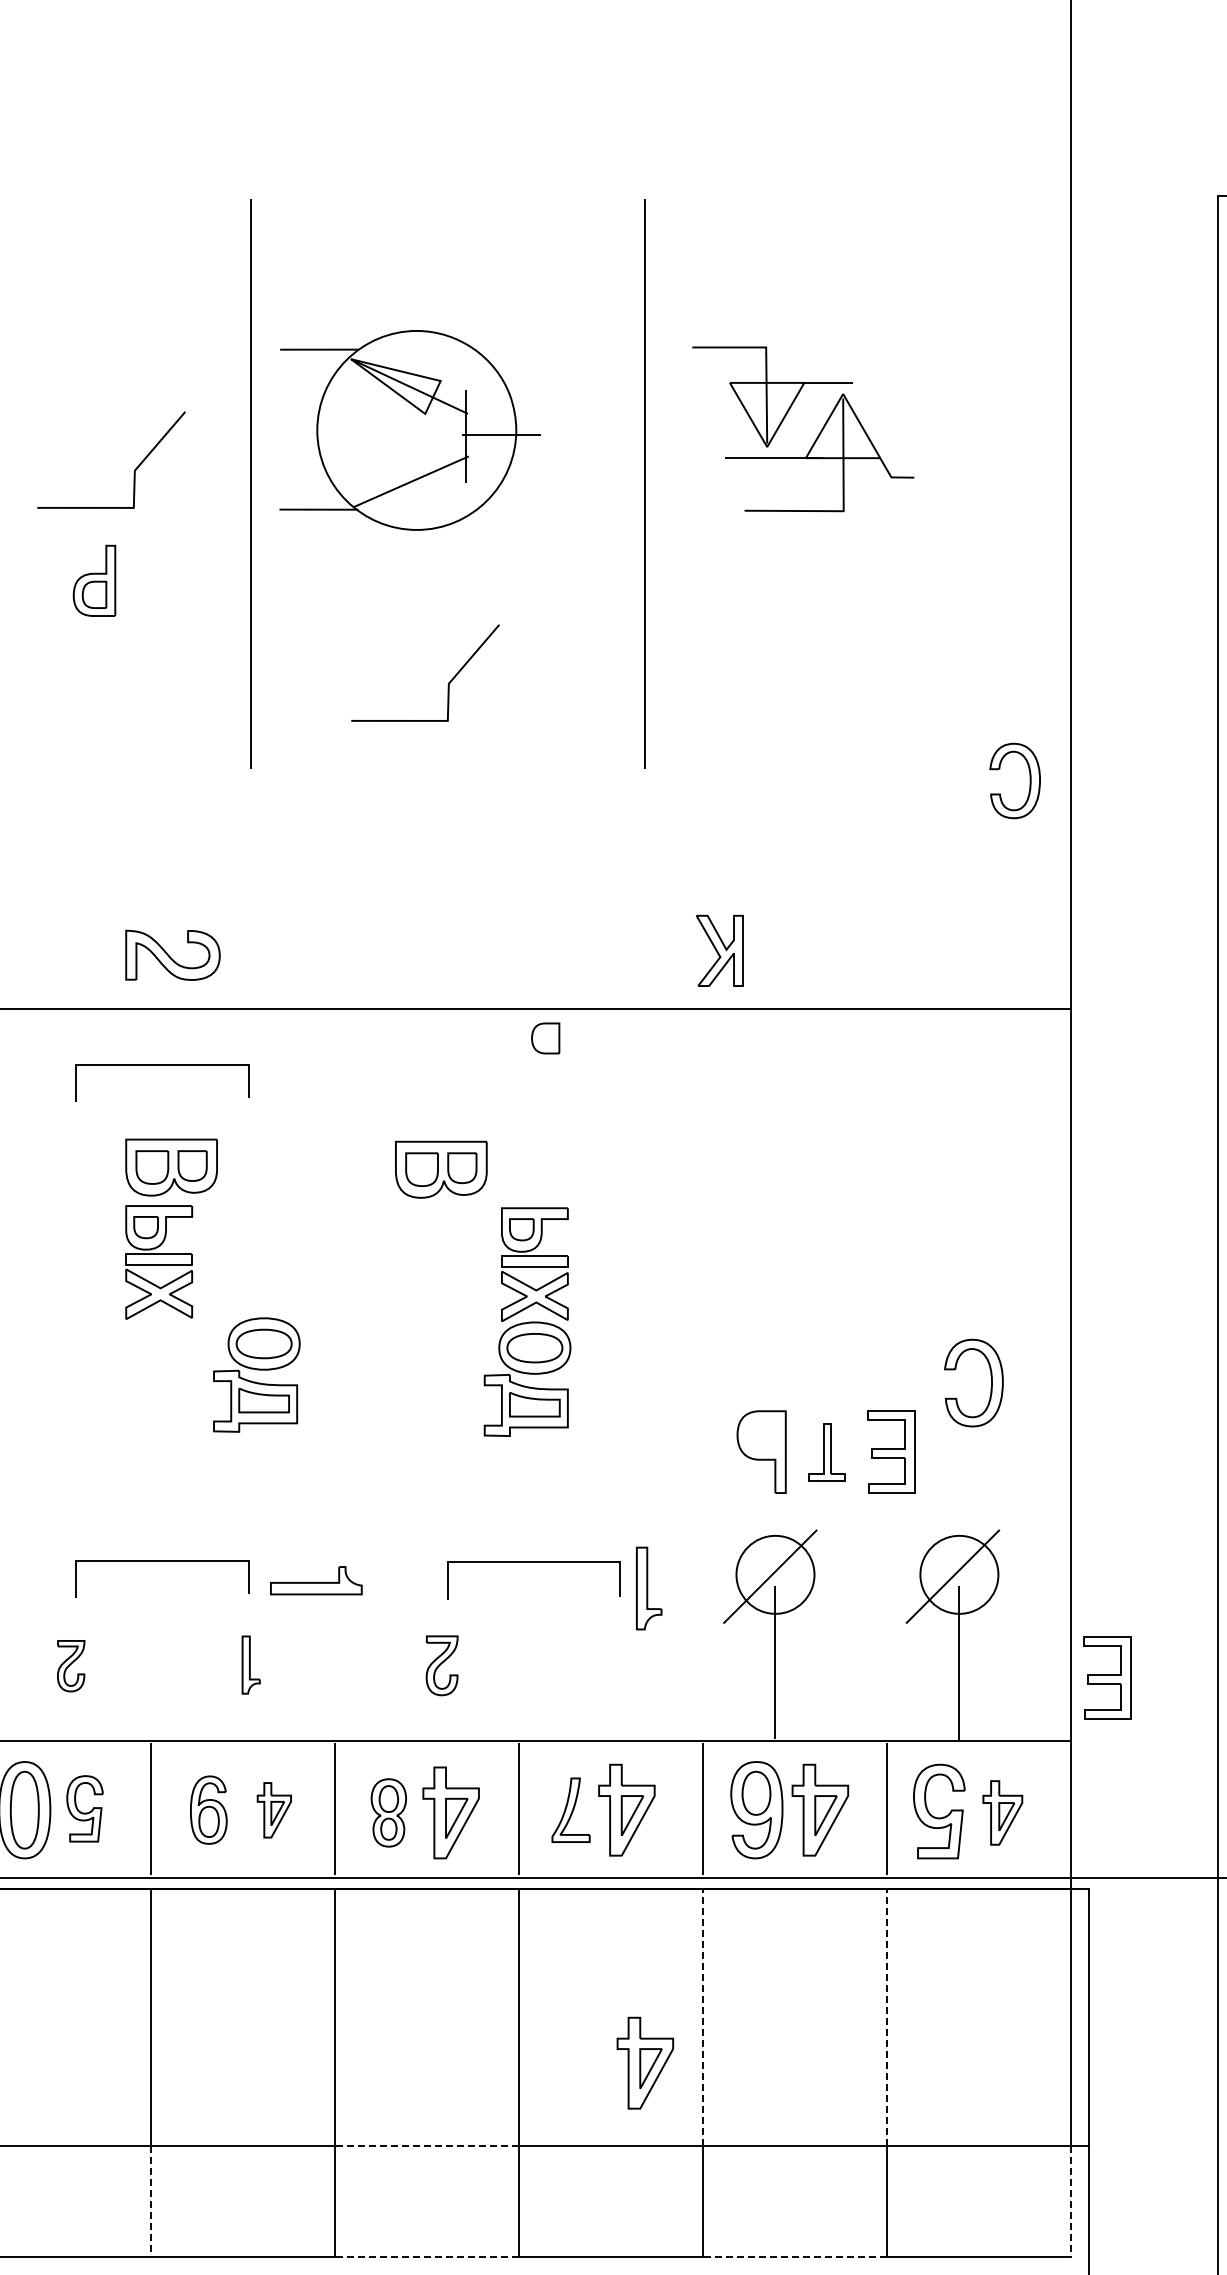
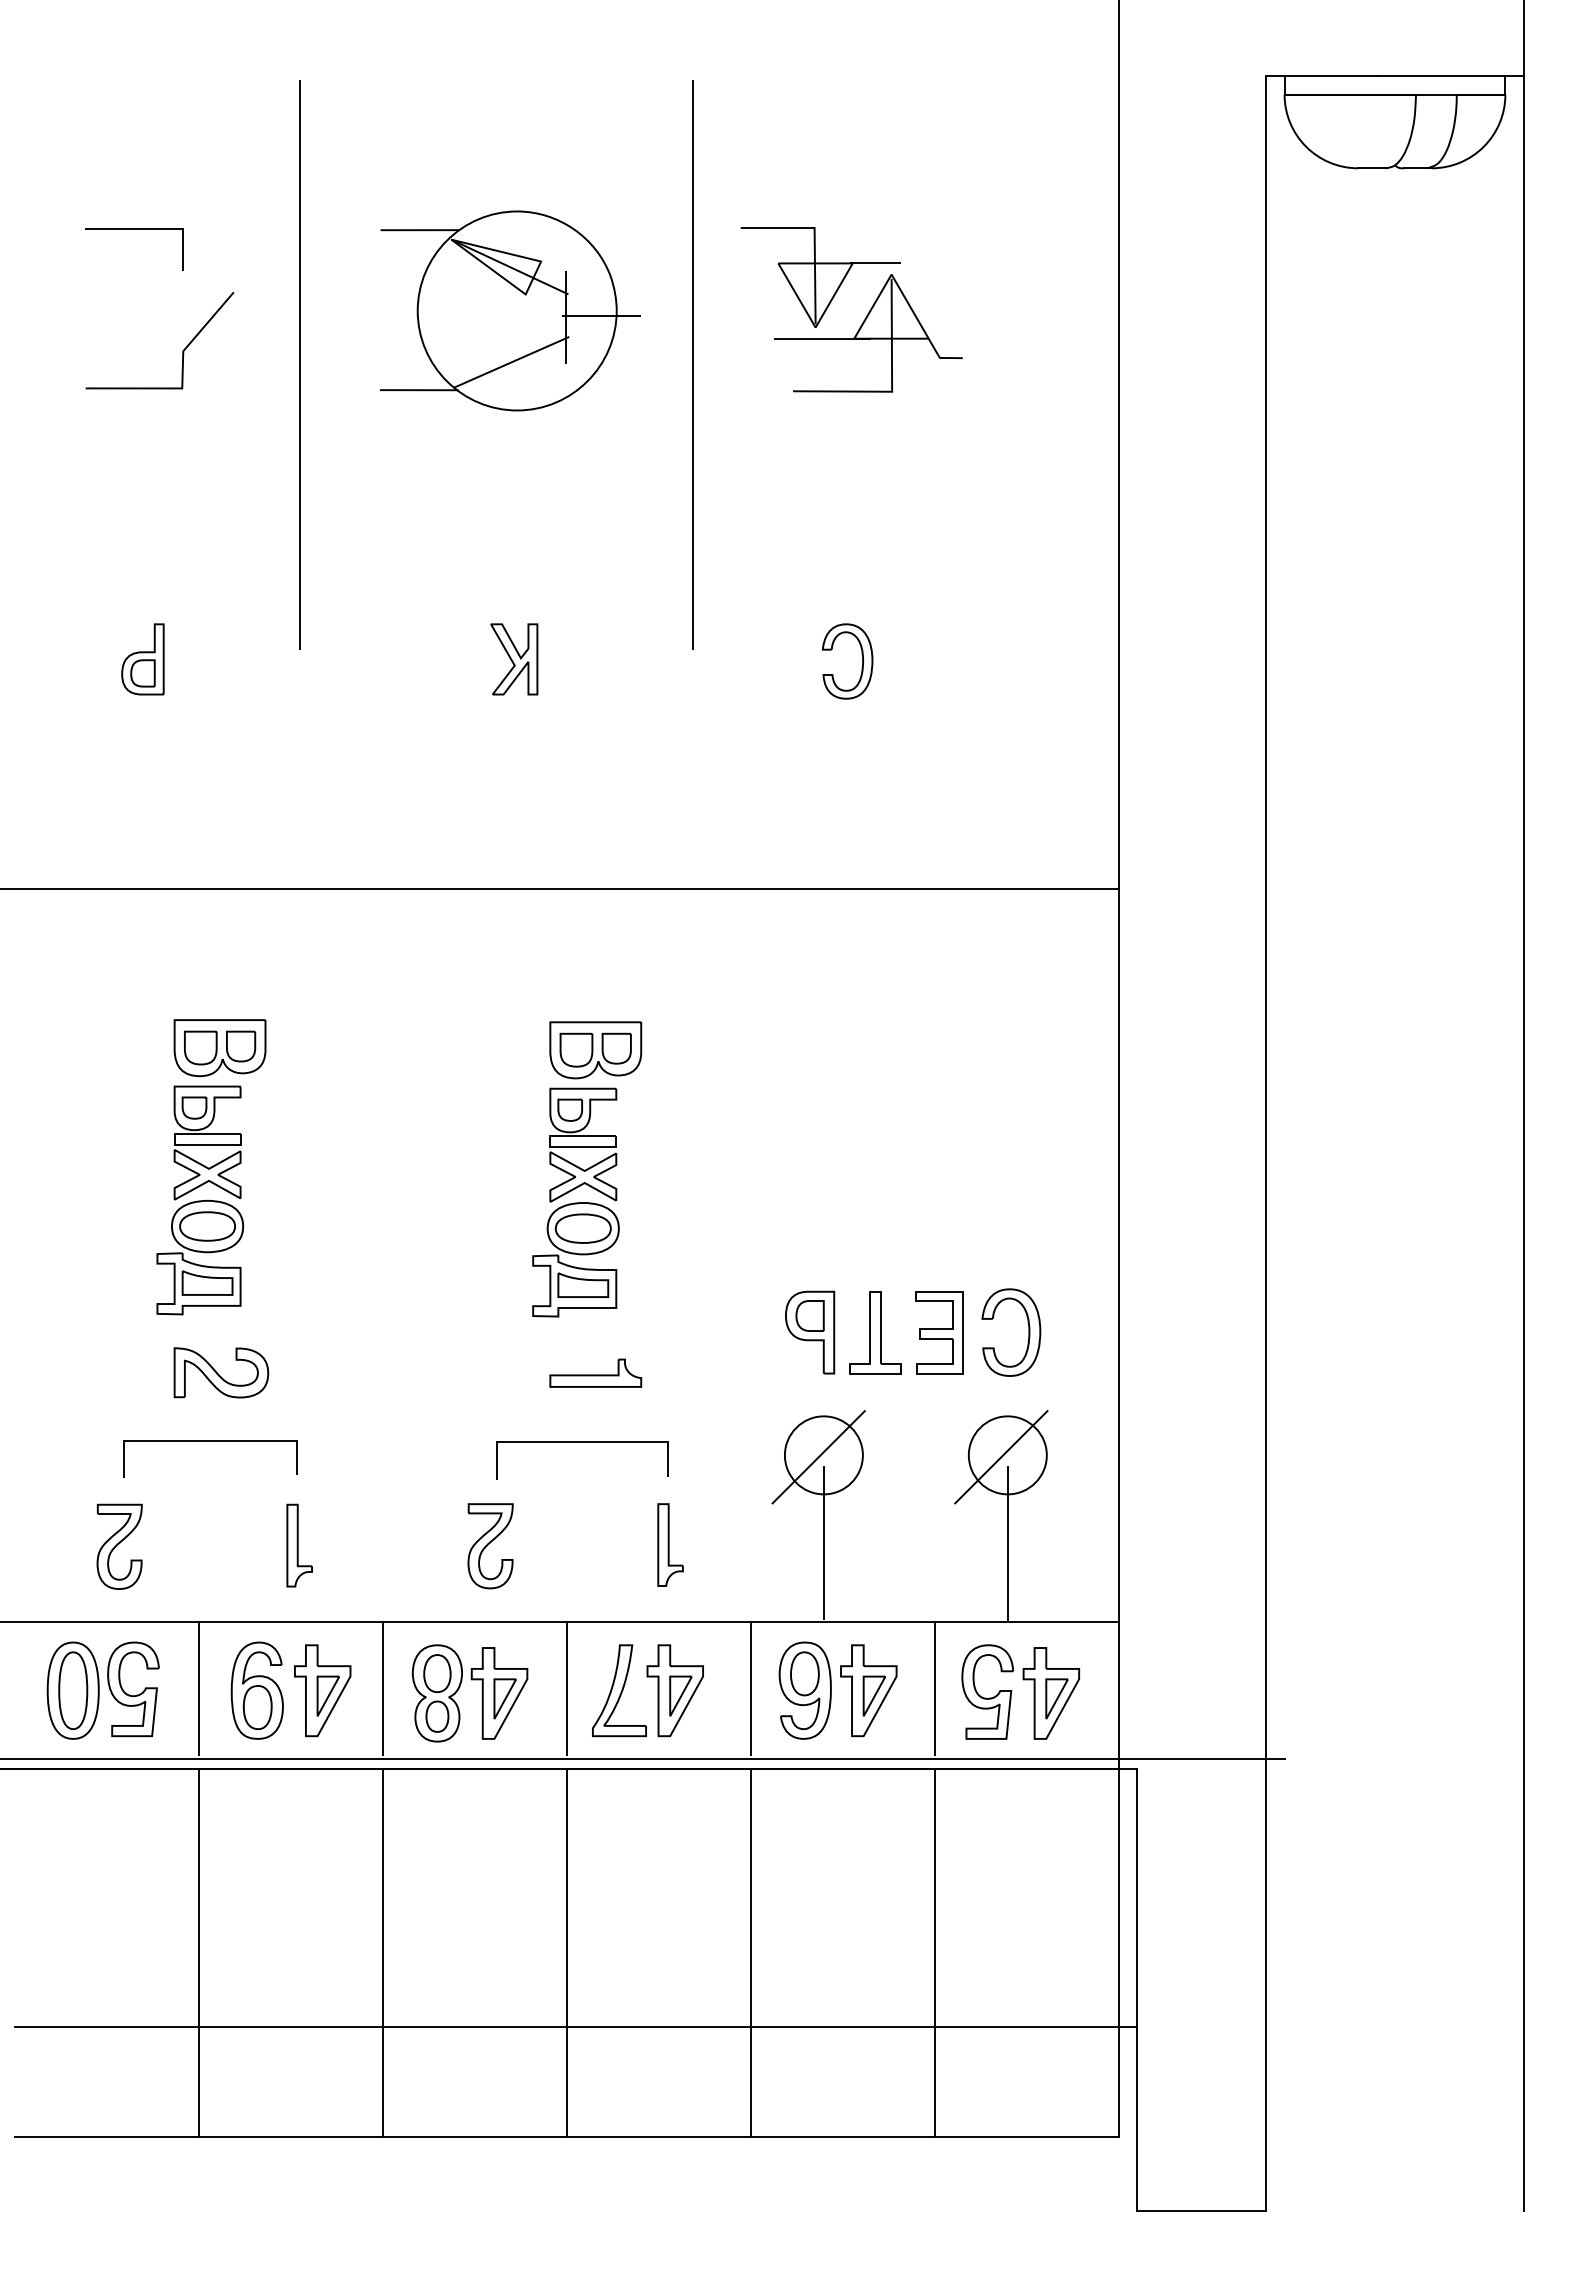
curve: (86, 348) -> (134, 229), added
part: (410, 429) -> (510, 310), moved
part: (94, 580) -> (142, 659), moved
curve: (448, 682) -> (496, 563), removed
part: (1030, 780) -> (862, 661), moved
part: (720, 950) -> (514, 659), moved
part: (173, 954) -> (221, 1372), moved
part: (545, 1037) -> (809, 1315), moved
curve: (162, 1064) -> (210, 945), removed
part: (441, 1169) -> (595, 1050), moved
part: (256, 1374) -> (199, 1257), moved
part: (991, 1382) -> (1028, 1332), moved
part: (827, 1451) -> (875, 1332), size x1.43
part: (316, 1579) -> (595, 1372), moved
part: (649, 1587) -> (670, 1544), moved
part: (251, 1664) -> (299, 1545), size x1.43
part: (71, 1665) -> (119, 1546), size x1.67
part: (442, 1665) -> (490, 1546), size x1.43
part: (1107, 1677) -> (1155, 1558), removed
part: (85, 1808) -> (133, 1689), size x1.43
part: (208, 1809) -> (256, 1690), size x1.43
part: (274, 1809) -> (322, 1690), size x1.67
part: (571, 1809) -> (619, 1690), size x1.43
part: (388, 1812) -> (436, 1693), size x1.43
part: (1002, 1812) -> (1050, 1693), size x1.43
line: (703, 2016) -> (751, 1897), dashed -> solid
line: (887, 2016) -> (935, 1897), dashed -> solid
part: (645, 2062) -> (693, 1943), removed
line: (427, 2145) -> (475, 2026), dashed -> solid
line: (151, 2201) -> (199, 2082), dashed -> solid
line: (1070, 2201) -> (1118, 2082), dashed -> solid
line: (427, 2256) -> (475, 2137), dashed -> solid
line: (795, 2256) -> (843, 2137), dashed -> solid

